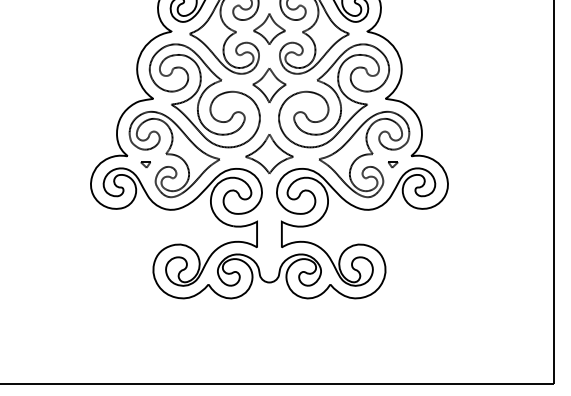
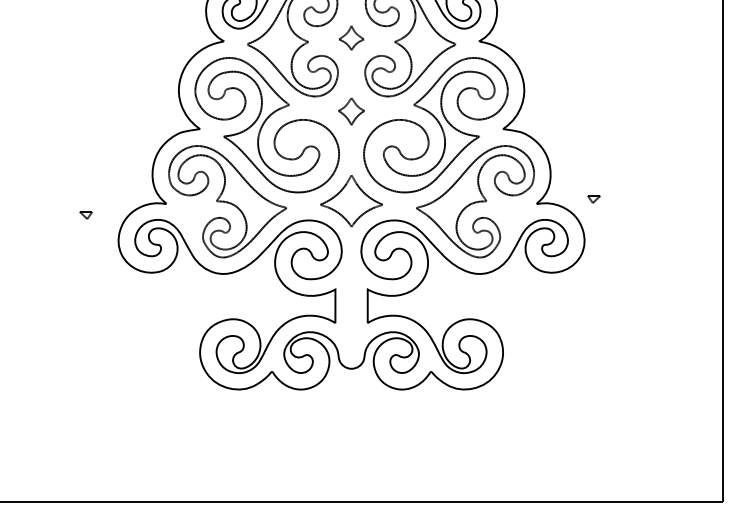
part: (269, 28) -> (351, 37), size x0.6
part: (269, 85) -> (351, 111), size x0.6
part: (145, 165) -> (85, 215), moved
part: (392, 165) -> (593, 199), moved

